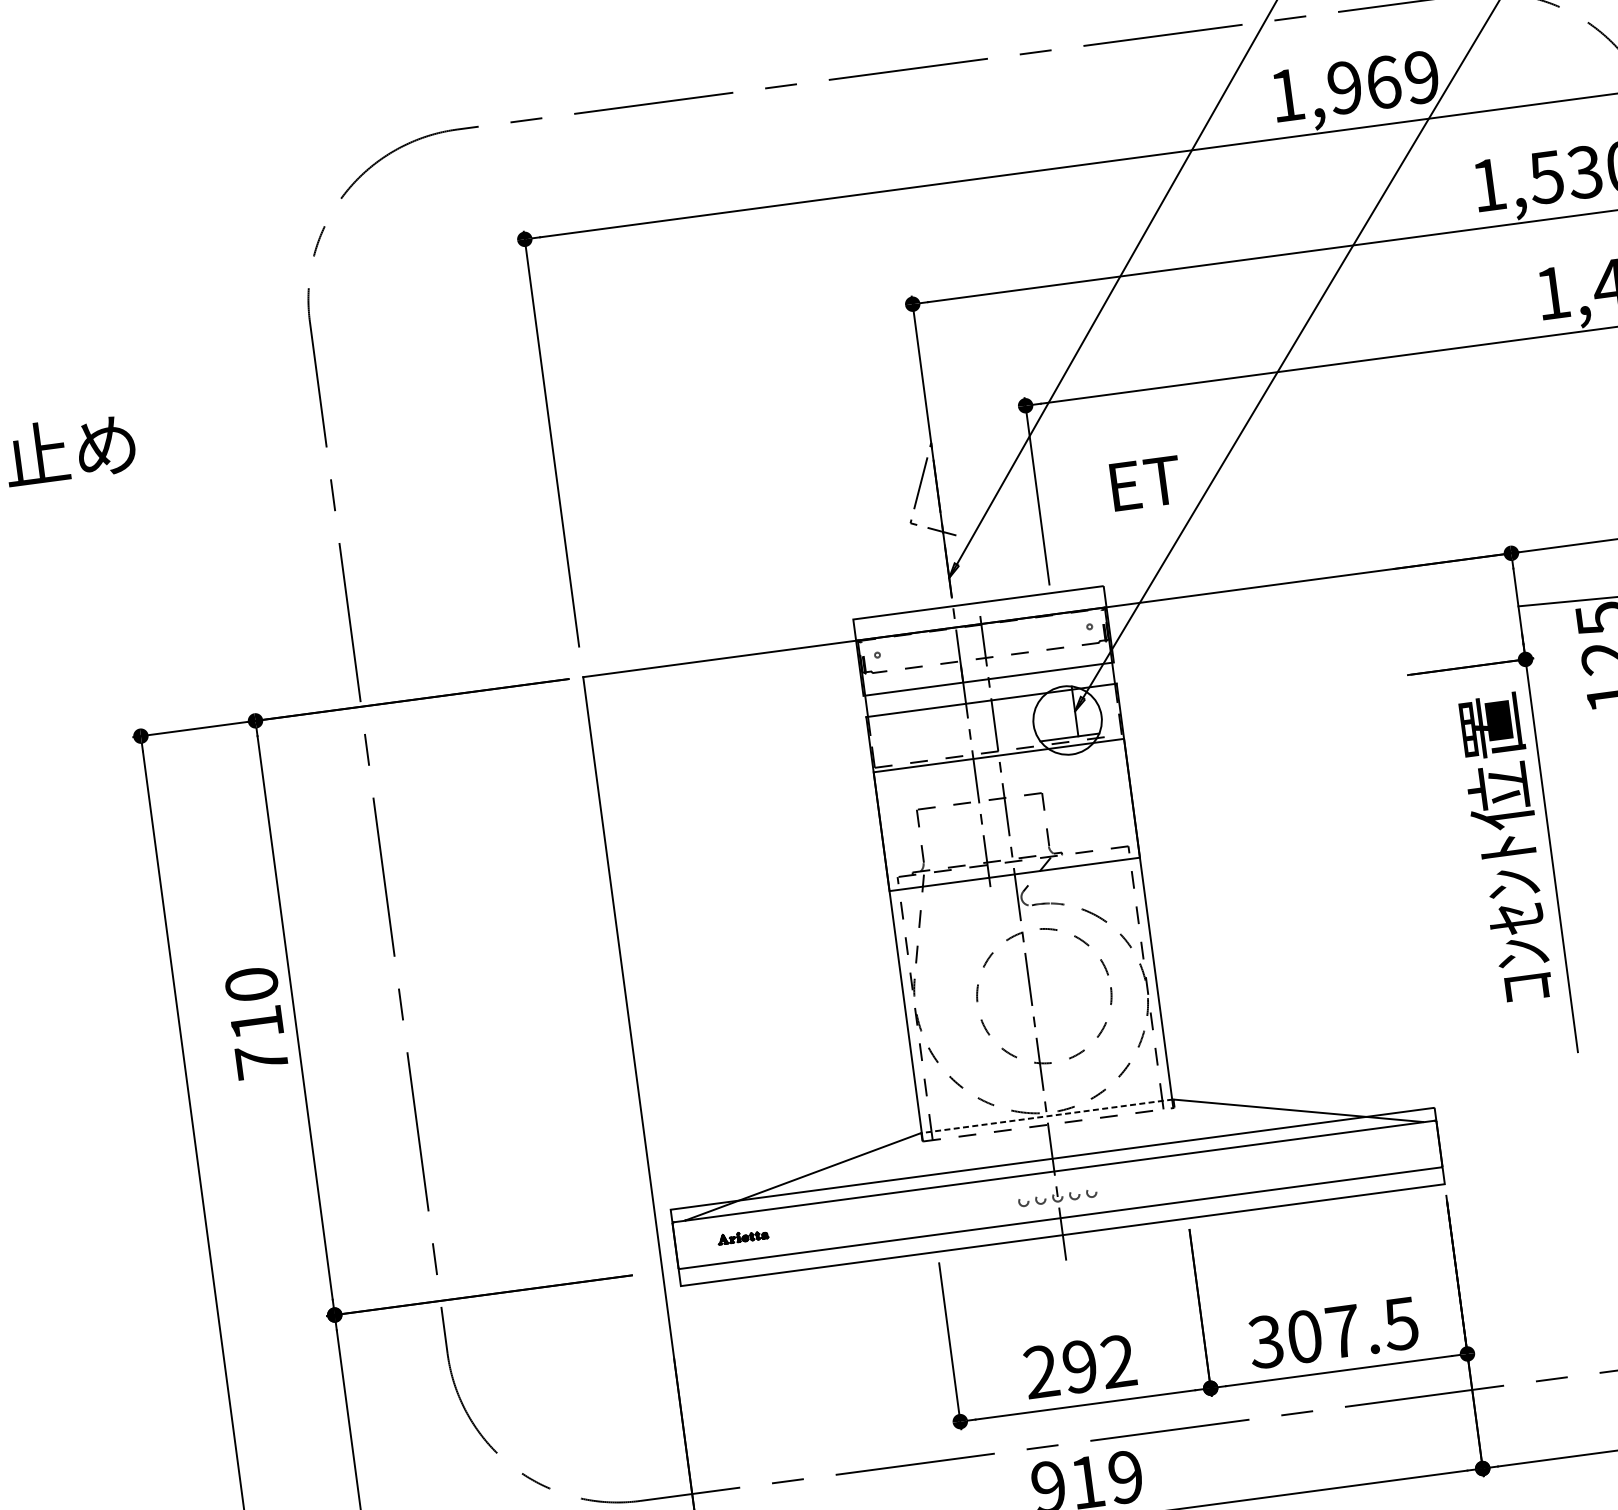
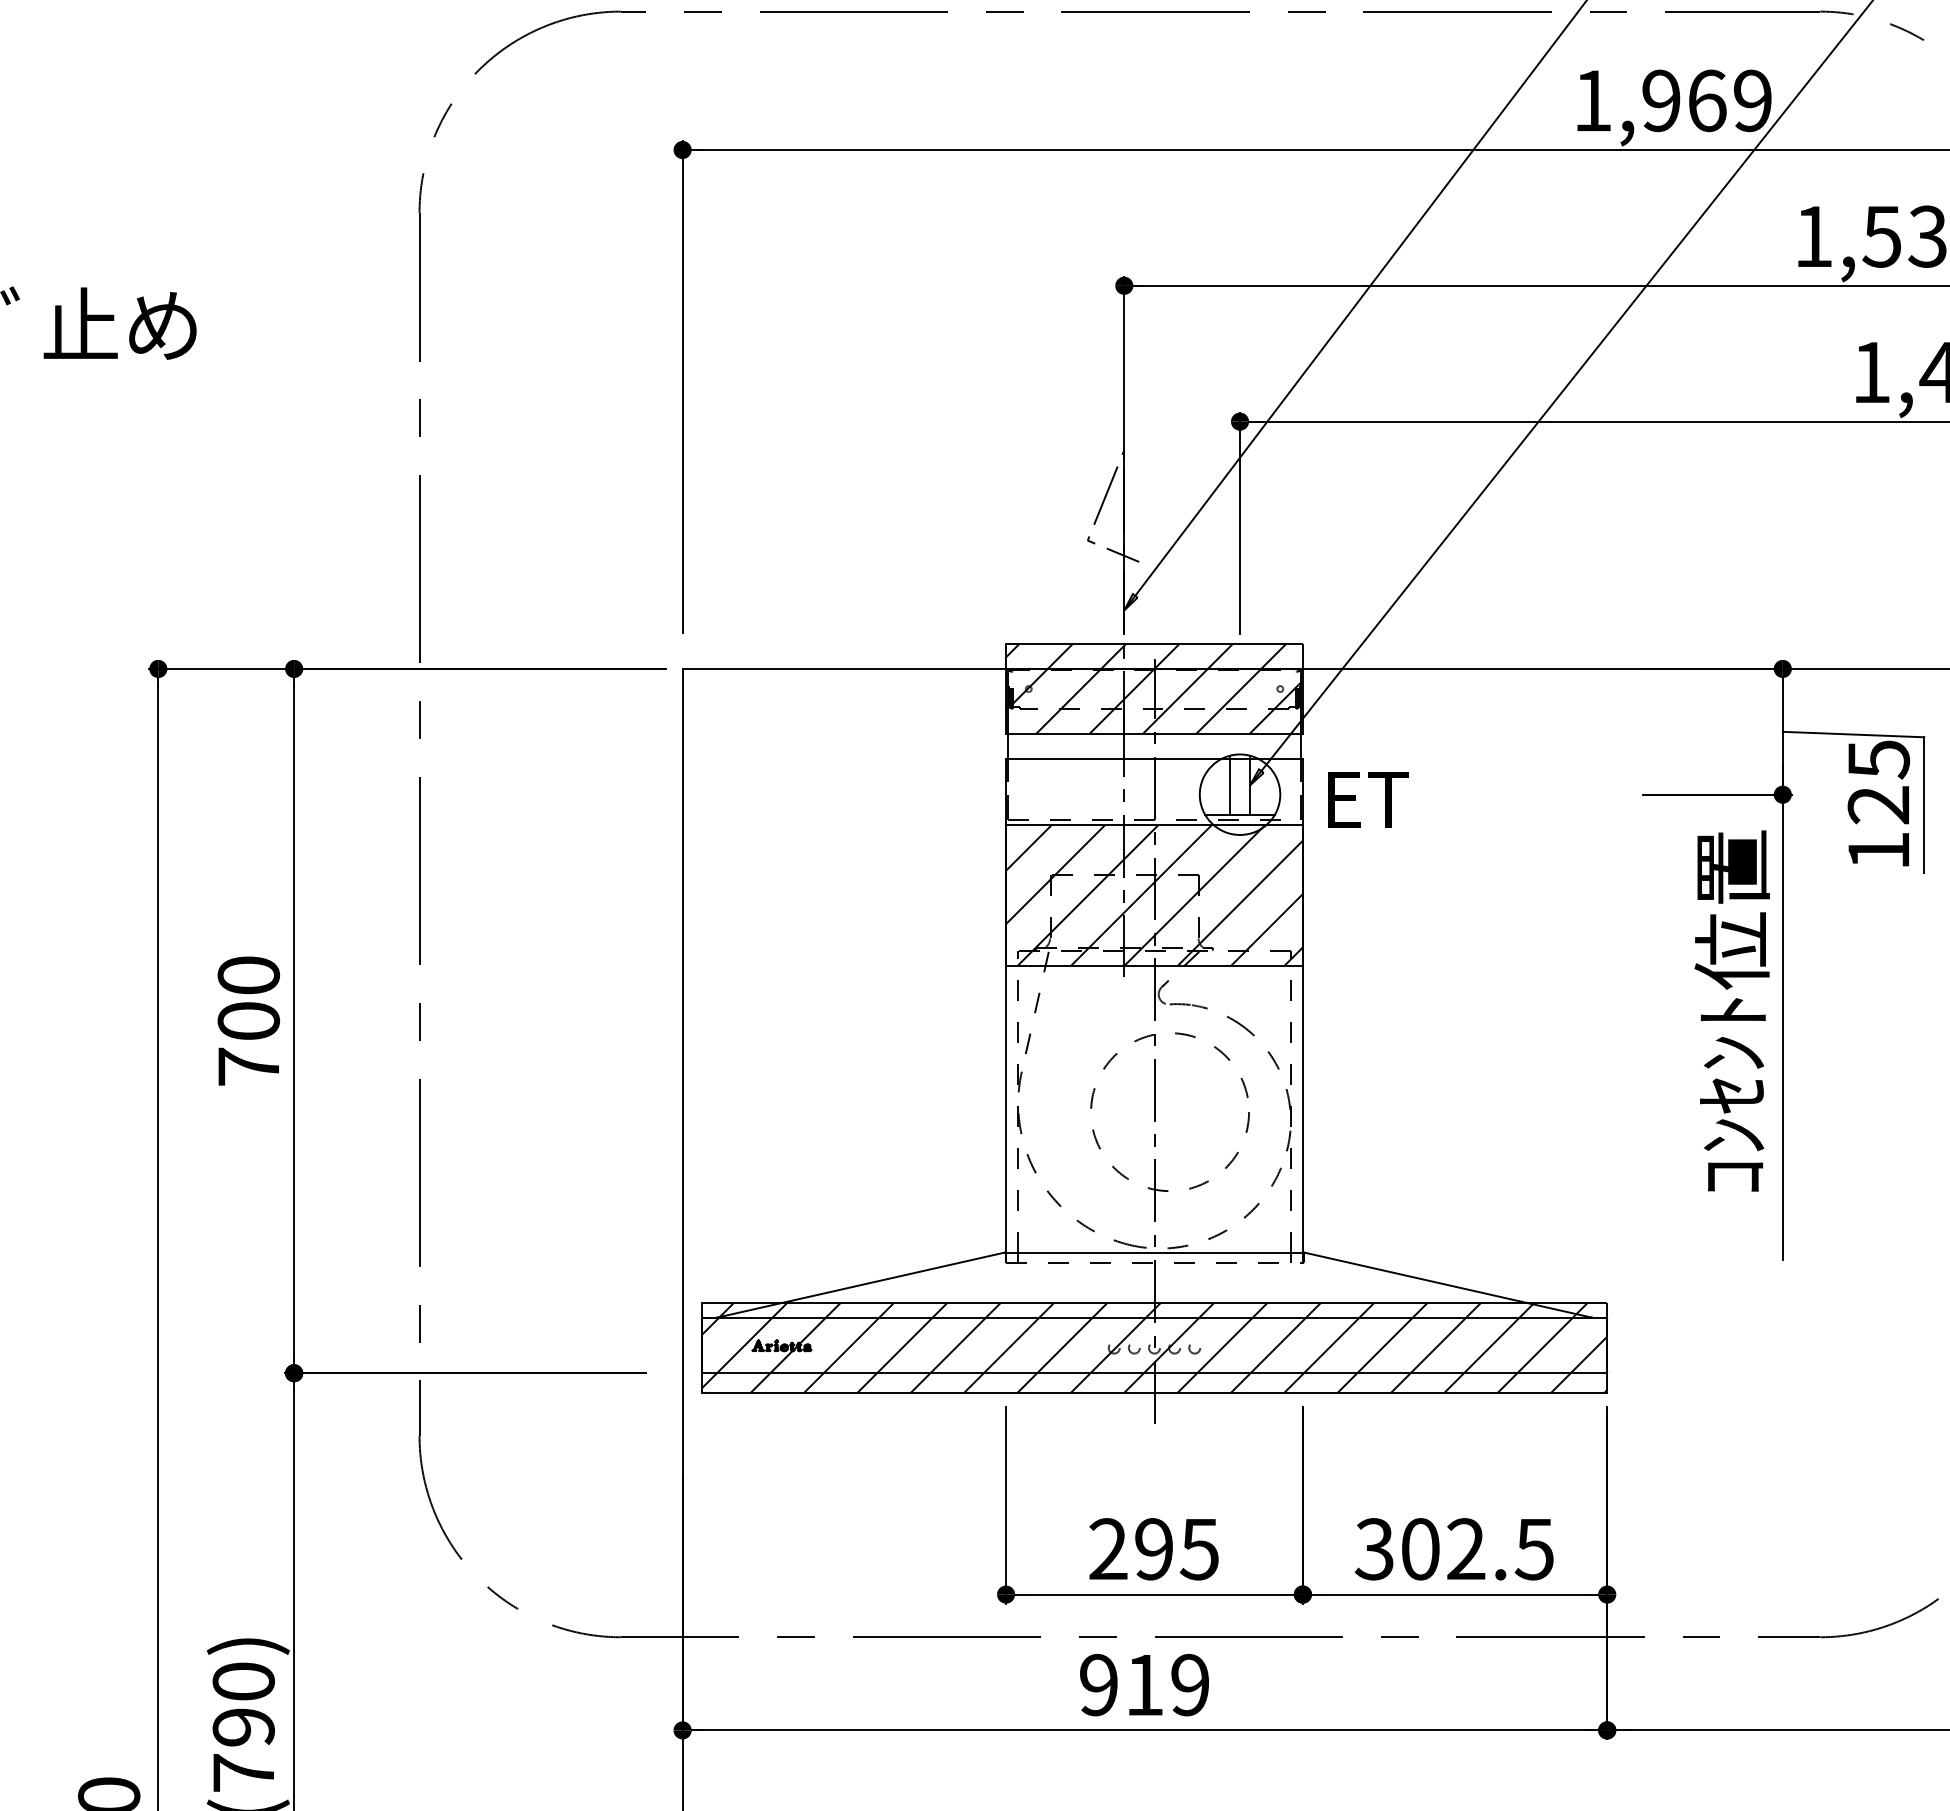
text: (1146, 483) -> (1368, 799), moved
hatch: (983, 640) -> (1154, 688), added
line: (1057, 713) -> (1229, 784), added
hatch: (1006, 814) -> (1154, 894), added
text: (256, 1022) -> (248, 1020), 710 -> 700
line: (1047, 1116) -> (1154, 1252), dashed -> solid
hatch: (1057, 1196) -> (1154, 1347), added
text: (1343, 1330) -> (1466, 1548), 307.5 -> 302.5
text: (1117, 1361) -> (1198, 1549), 292 -> 295

